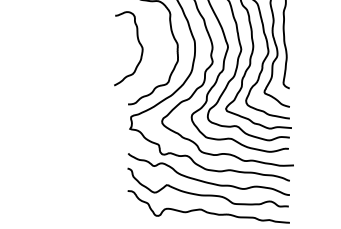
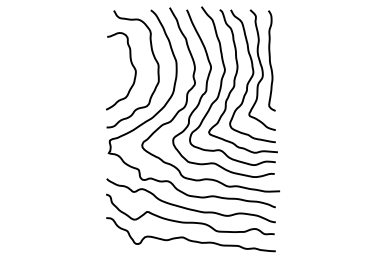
curve: (138, 43) -> (131, 65), moved

